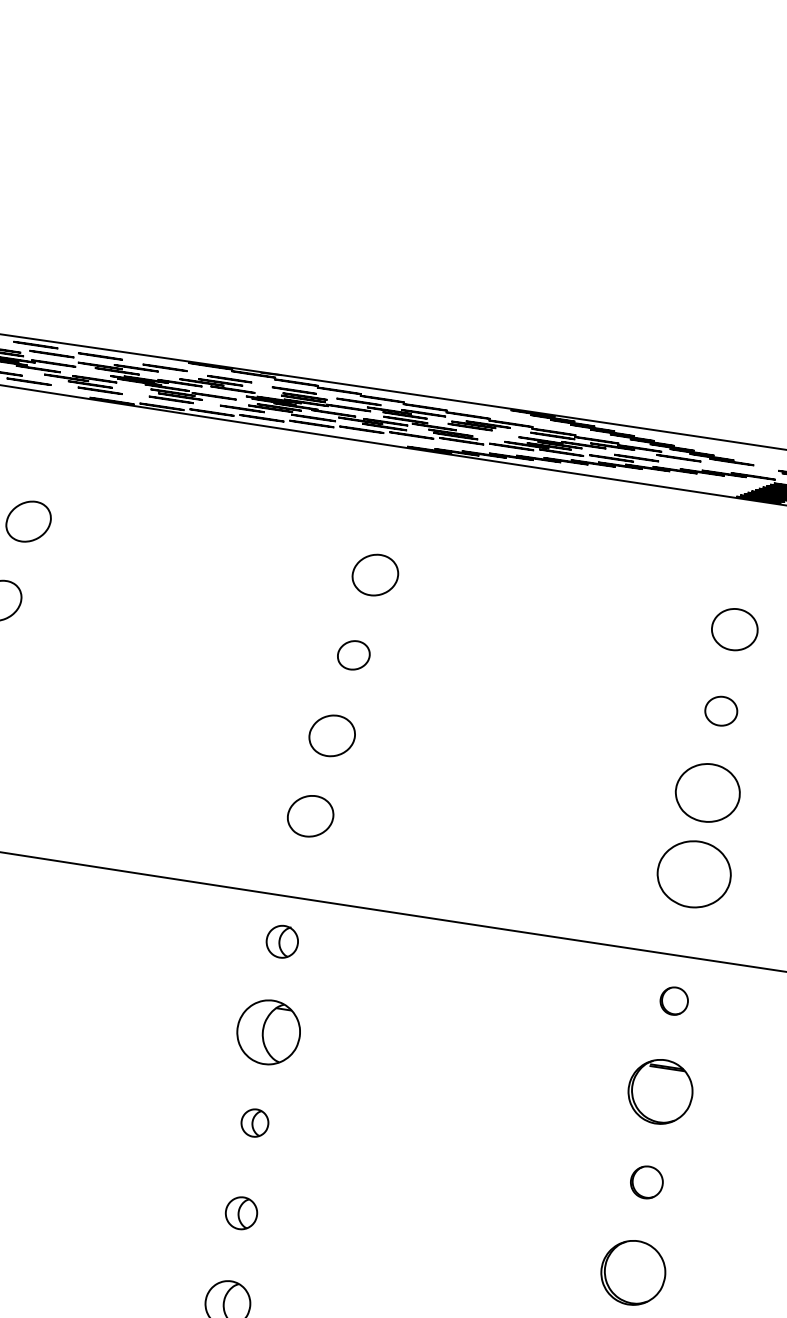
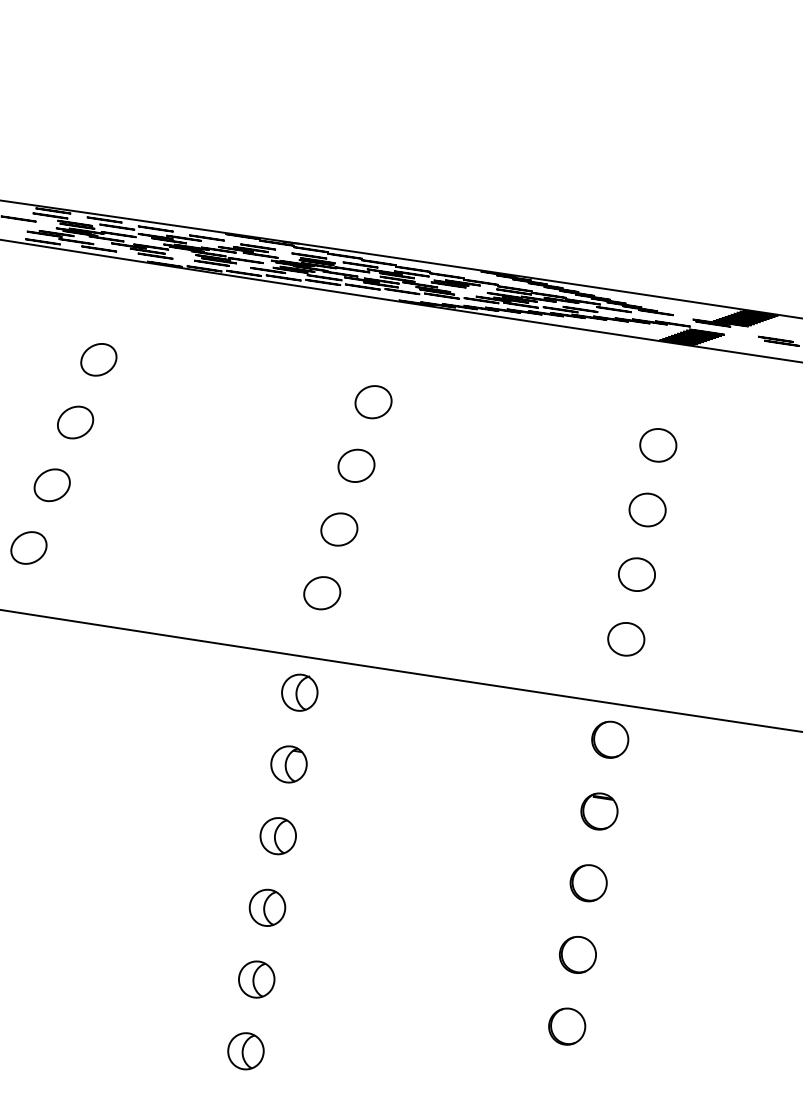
part: (353, 655) -> (356, 465), size x1.43
part: (721, 710) -> (647, 509), size x1.43
part: (707, 792) -> (636, 574), size x0.71
part: (694, 874) -> (626, 639), size x0.62
part: (281, 941) -> (299, 692), size x1.43
part: (674, 1000) -> (610, 739), size x1.67
part: (268, 1032) -> (288, 764), size x0.71
part: (660, 1091) -> (599, 811), size x0.71
part: (254, 1123) -> (277, 836), size x1.67
part: (646, 1182) -> (588, 883), size x1.43
part: (241, 1212) -> (267, 907), size x1.43
part: (632, 1272) -> (577, 954), size x0.71

